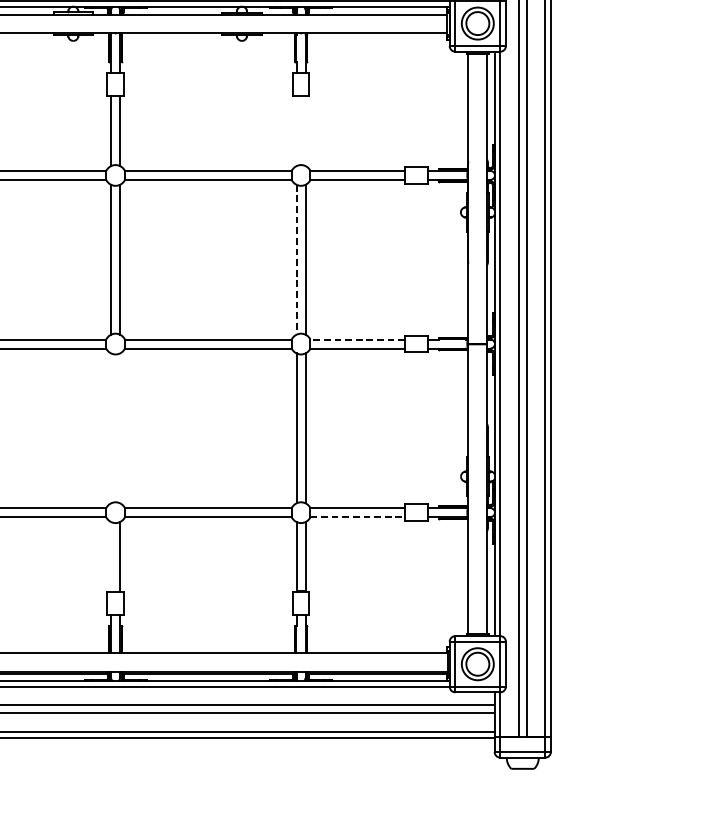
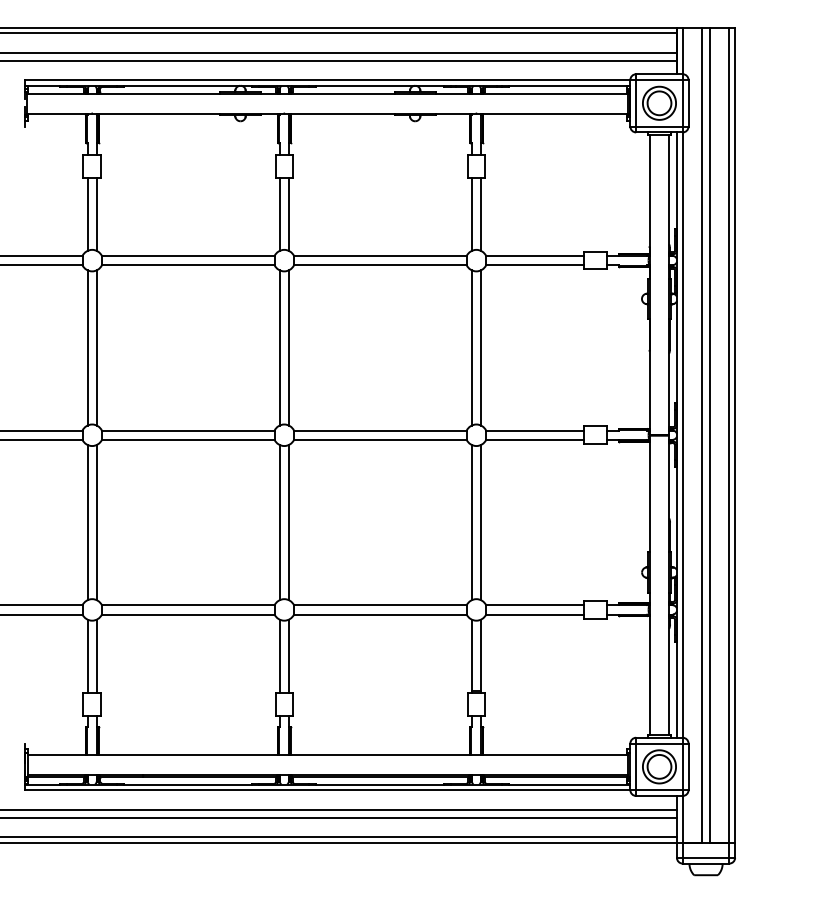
line: (296, 129) -> (471, 213), added
line: (305, 129) -> (481, 213), added
line: (296, 259) -> (471, 347), dashed -> solid
line: (357, 339) -> (534, 430), dashed -> solid
line: (110, 428) -> (279, 522), added
line: (119, 428) -> (288, 522), added
line: (358, 517) -> (535, 614), dashed -> solid
line: (110, 556) -> (279, 655), added

